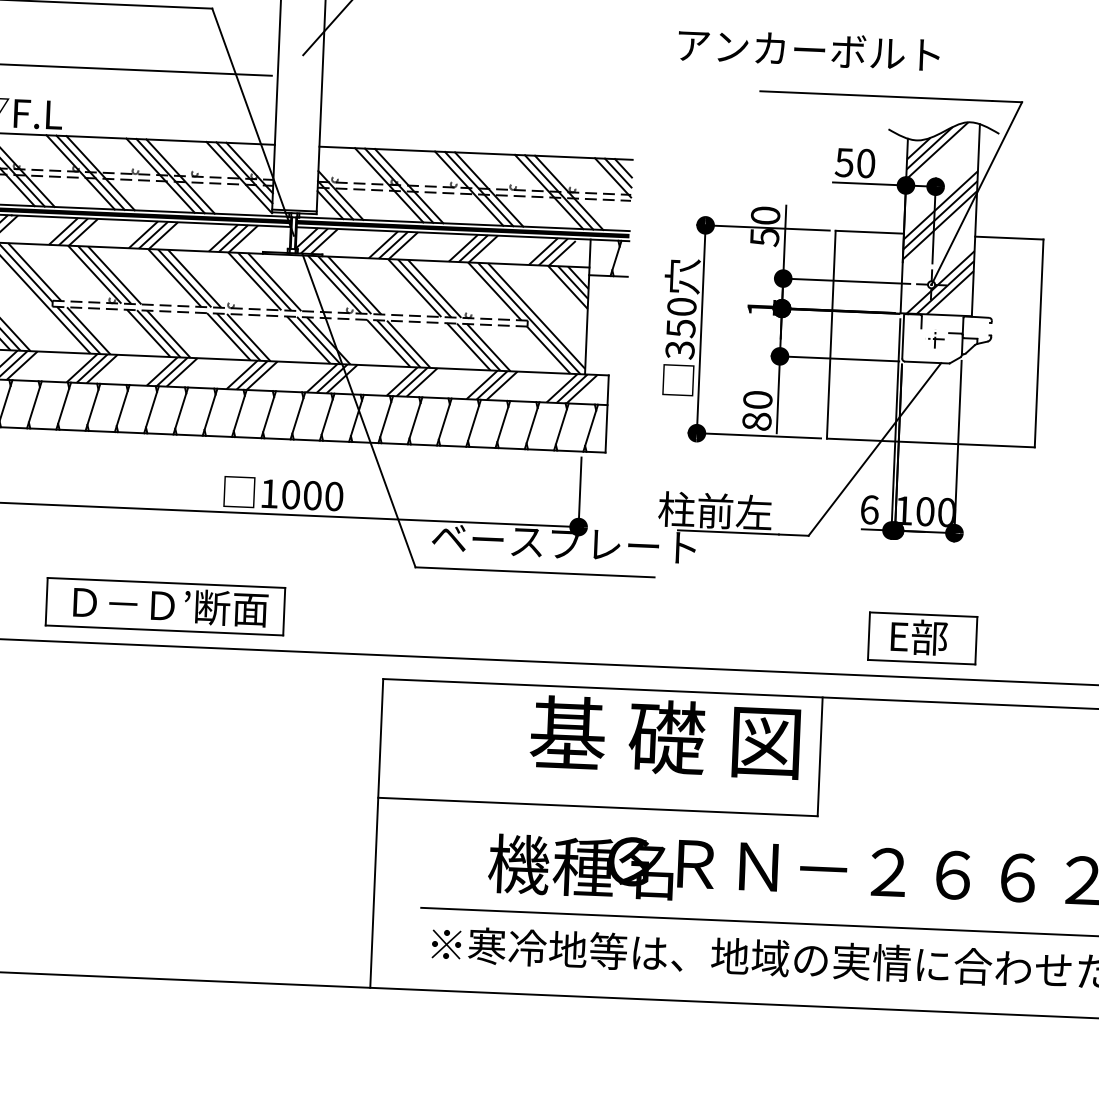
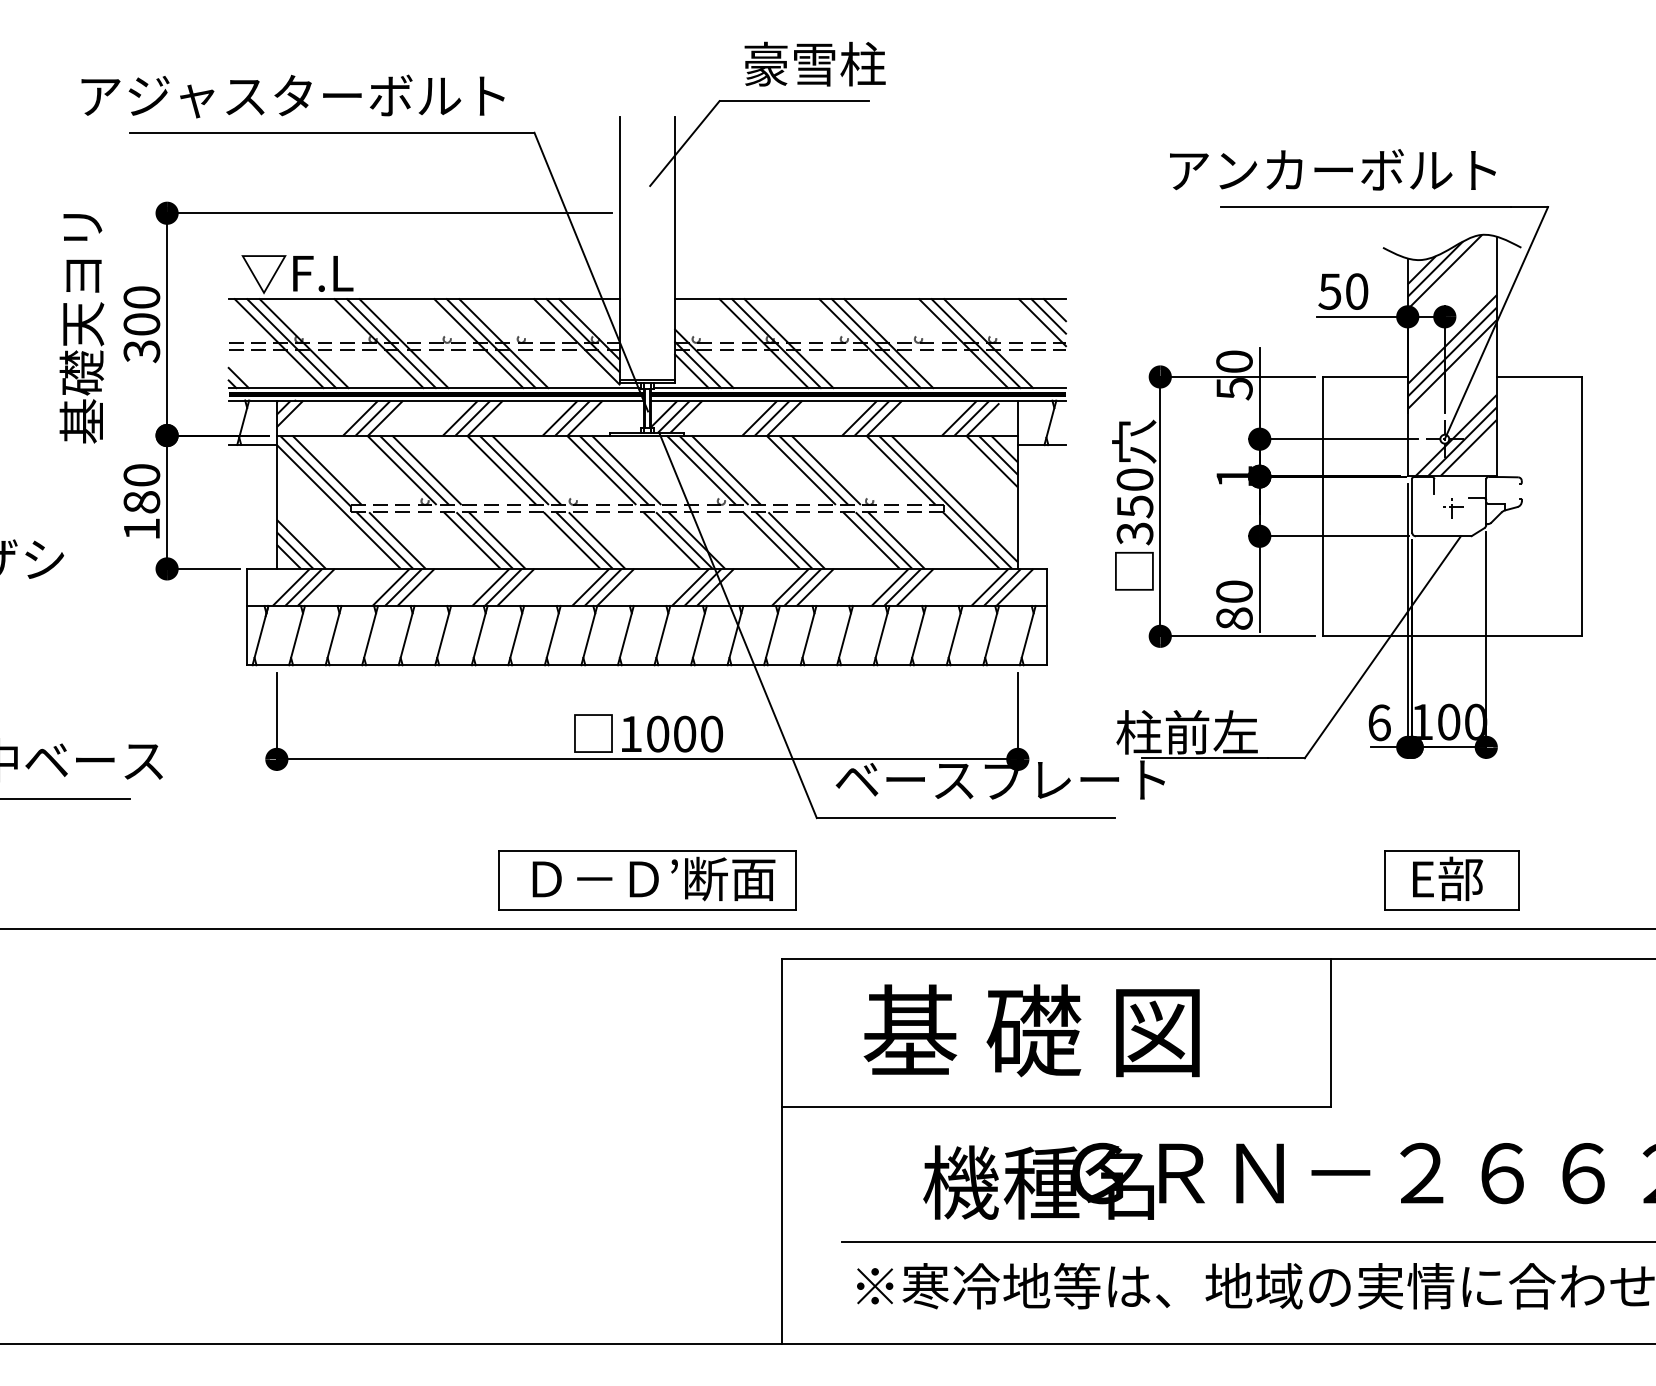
text: (808, 49) -> (1332, 169), moved
part: (165, 606) -> (647, 880), moved
text: (665, 737) -> (1031, 1030), moved

